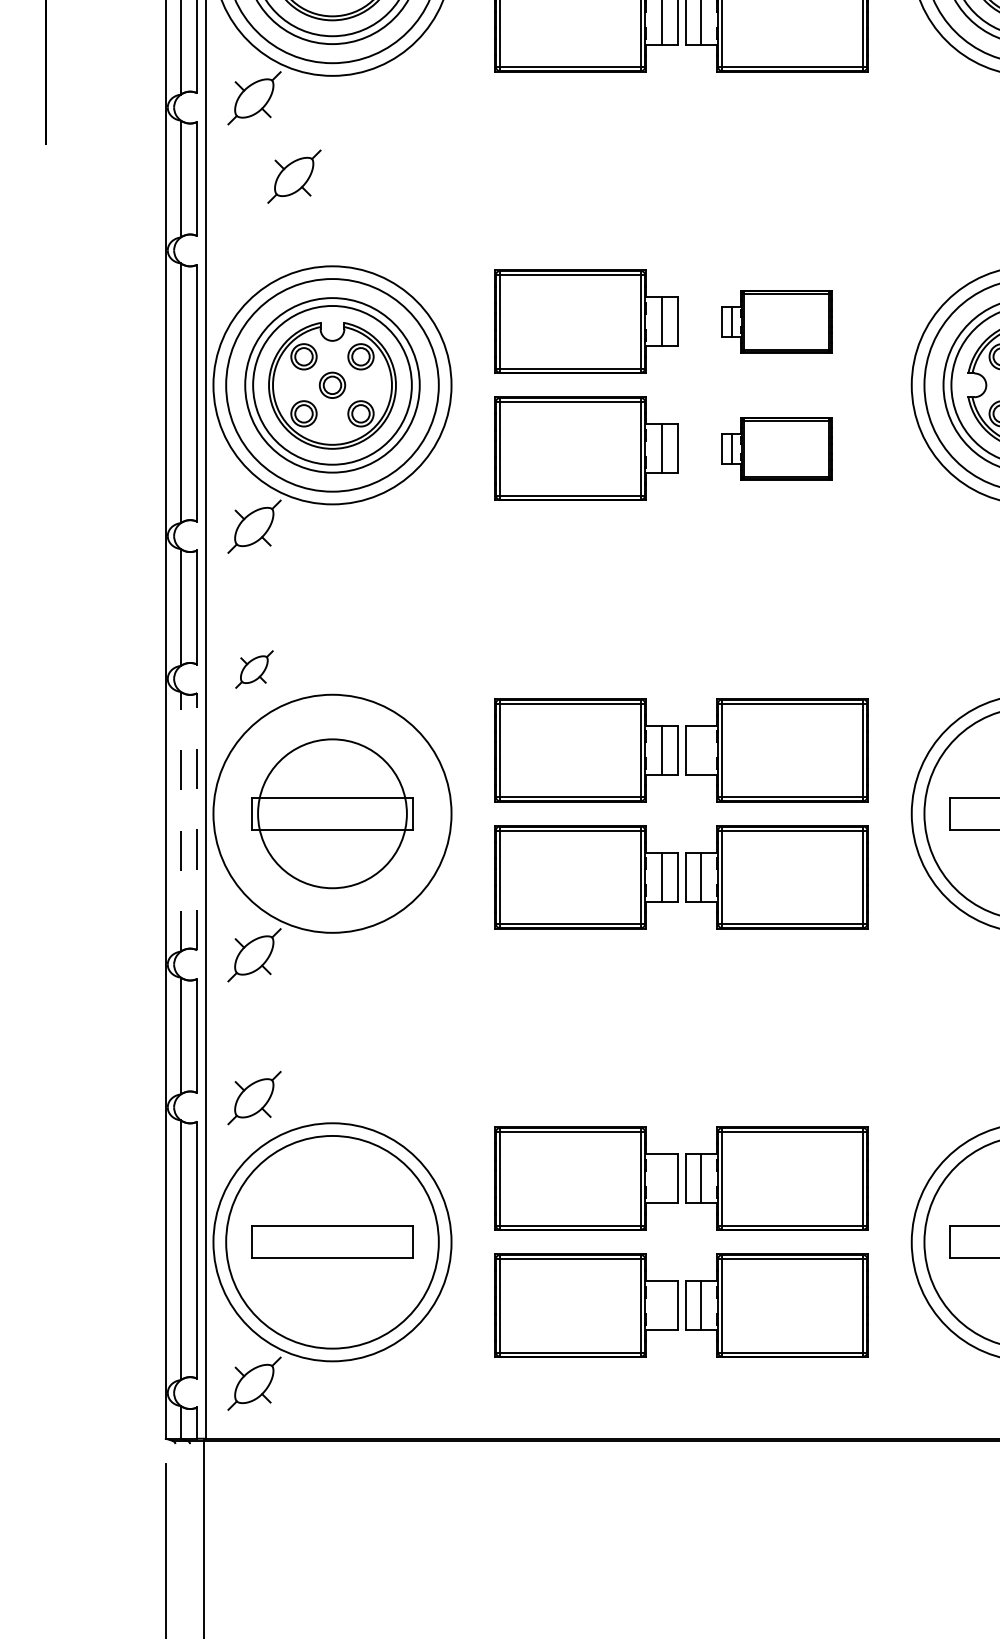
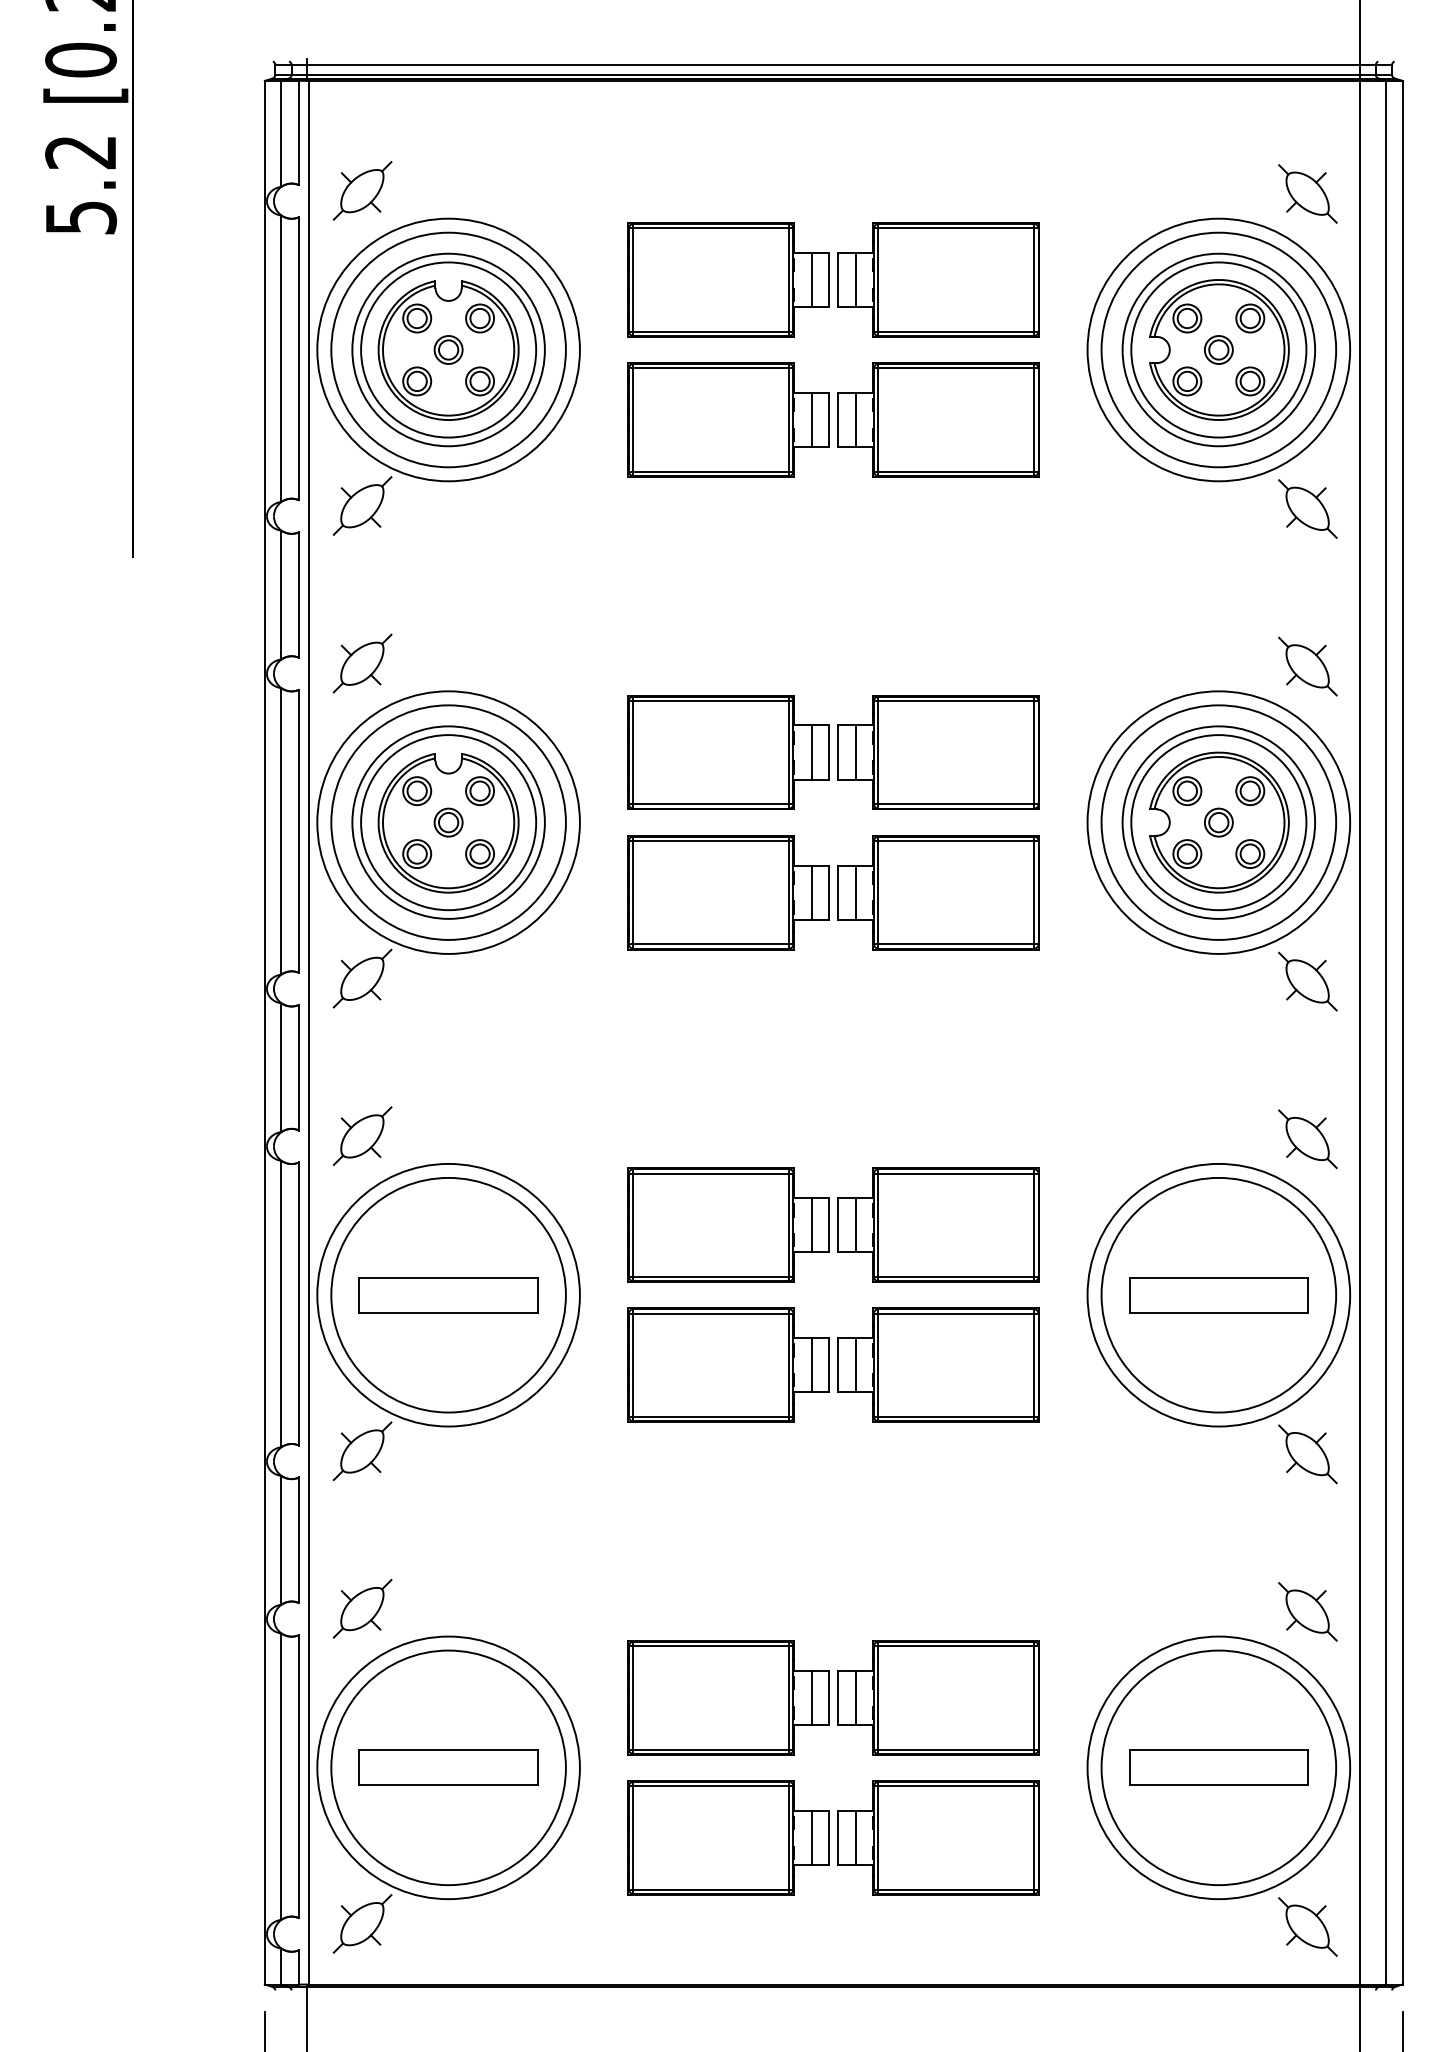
part: (294, 176) -> (362, 663), moved
part: (776, 321) -> (938, 752), size x1.67
part: (776, 448) -> (938, 892), size x1.67
part: (254, 668) -> (362, 1135), size x1.43
line: (701, 750) -> (855, 1225), added
circle: (332, 813) -> (448, 1294), size x1.43
line: (180, 821) -> (281, 1303), dashed -> solid
line: (197, 822) -> (299, 1304), dashed -> solid
line: (661, 1178) -> (811, 1697), added
line: (661, 1305) -> (811, 1837), added

